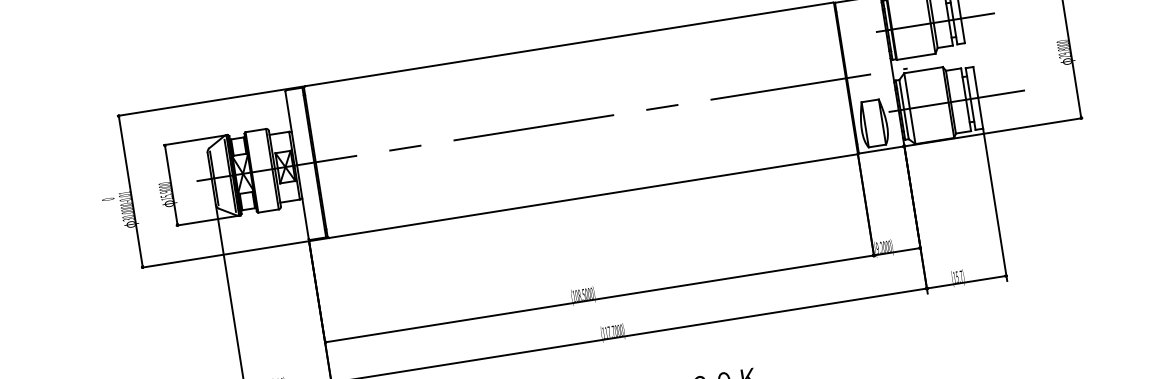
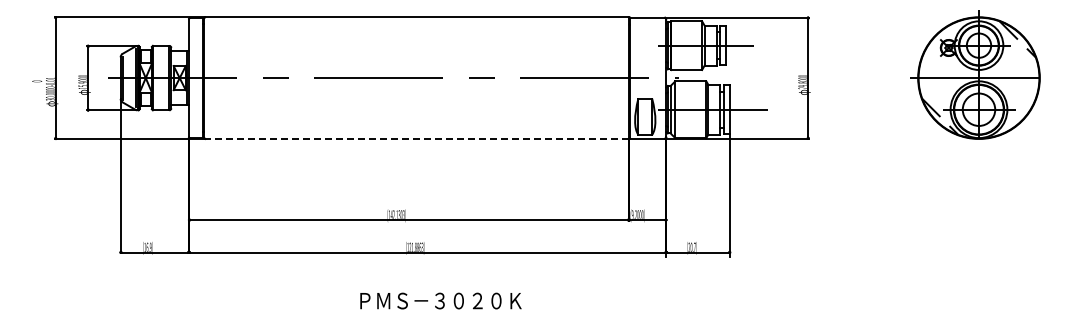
line: (592, 195) -> (416, 138), solid -> dashed
text: (955, 276) -> (690, 246), (15.7) -> (20.7)
text: (584, 294) -> (397, 214), 108.5000) -> 142.1303)
text: (614, 330) -> (416, 246), 117.7000) -> 121.8863)

